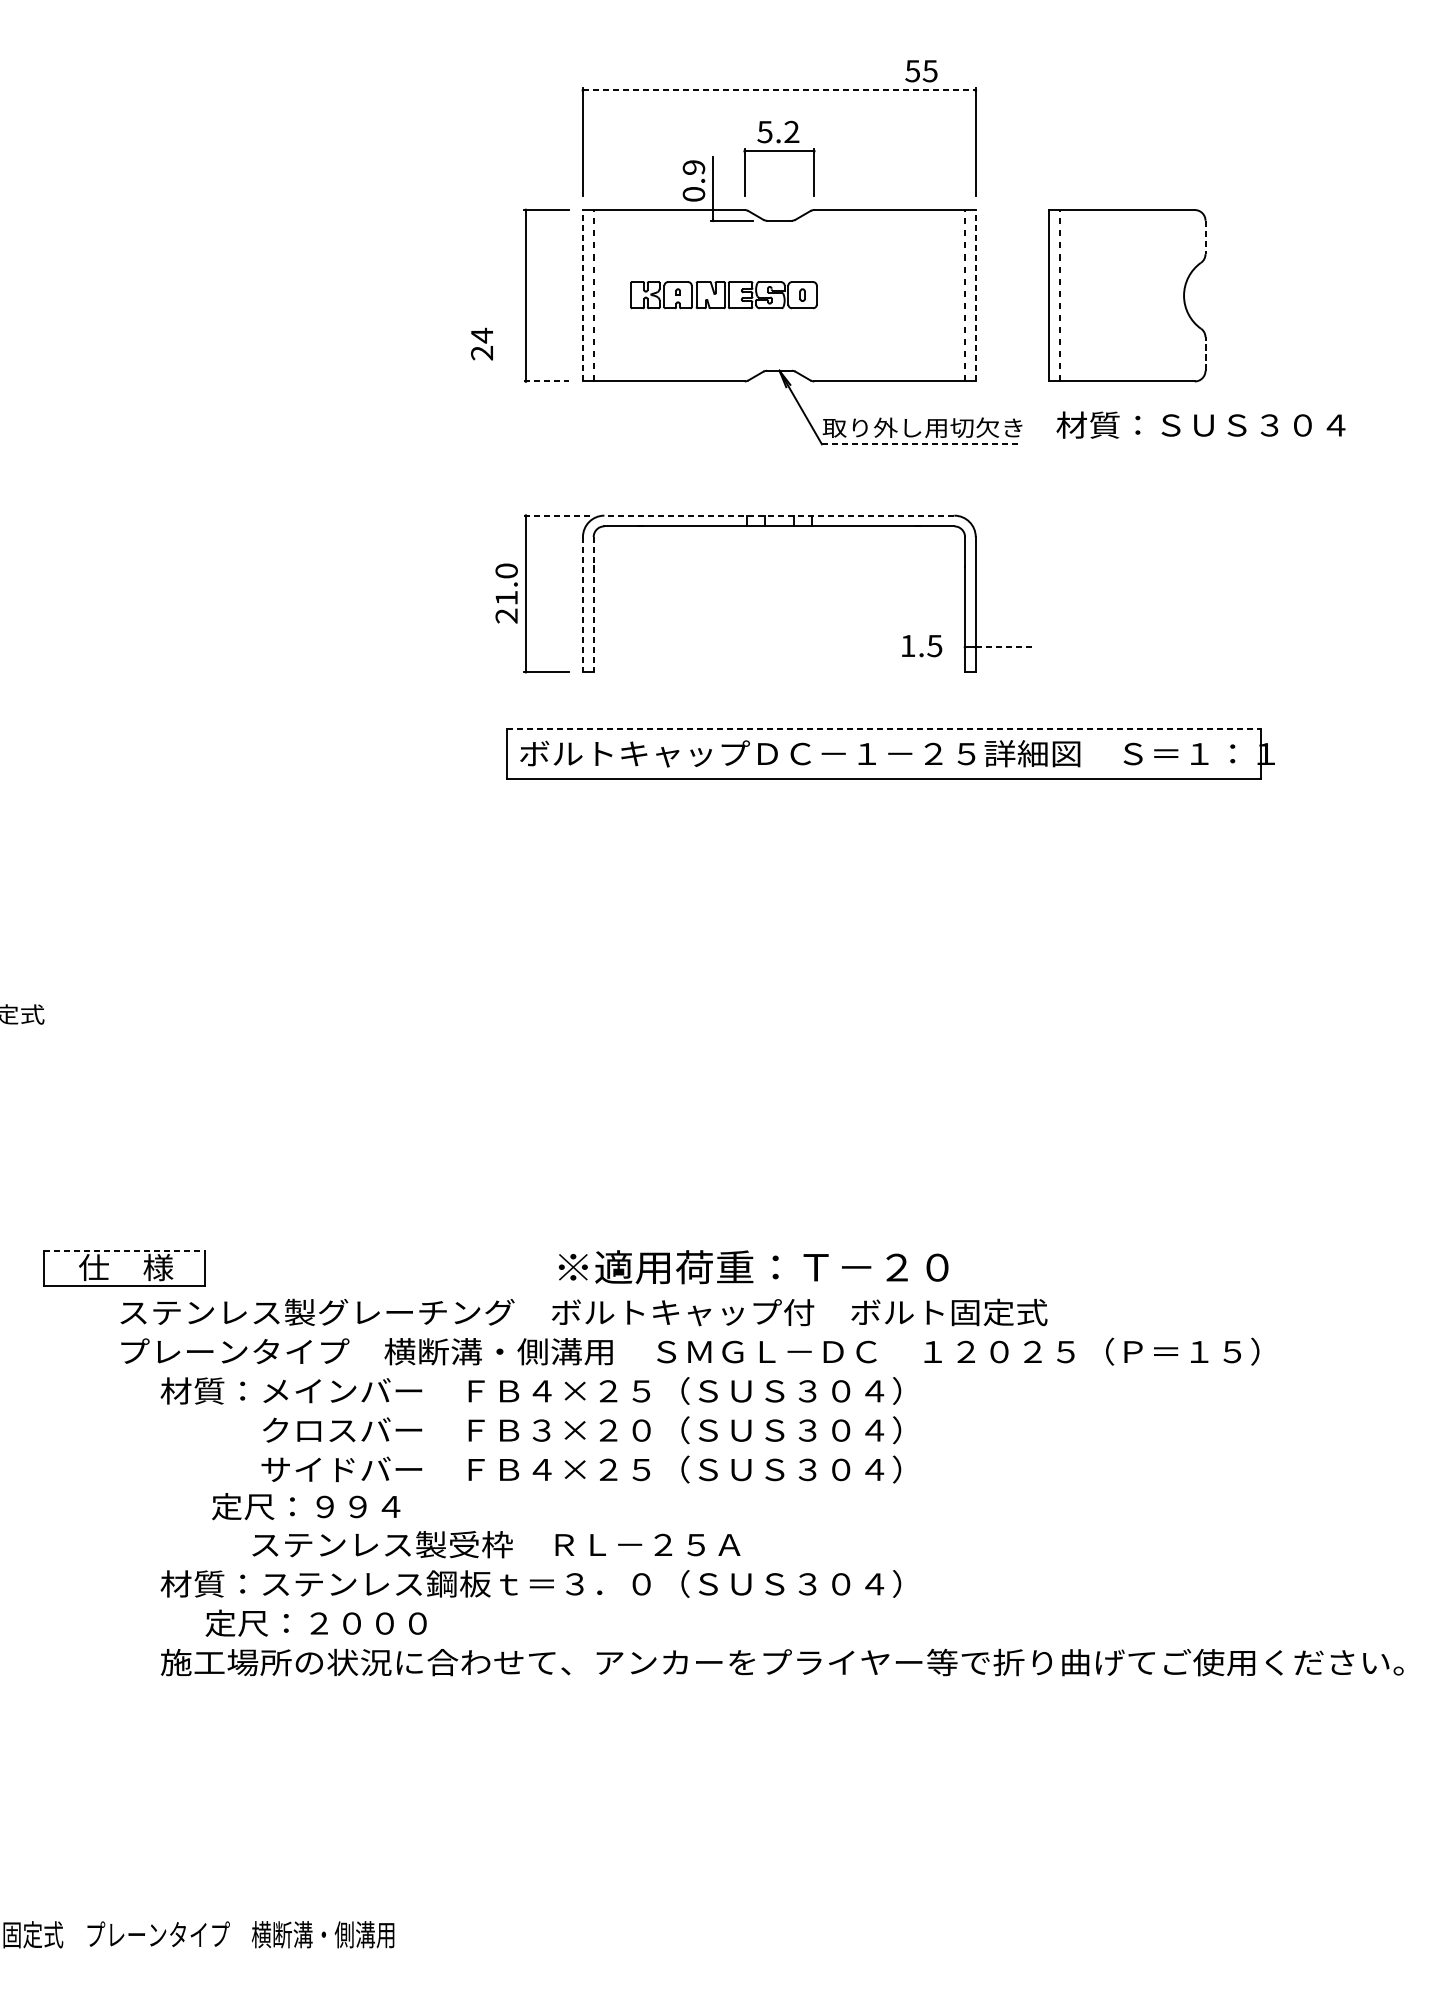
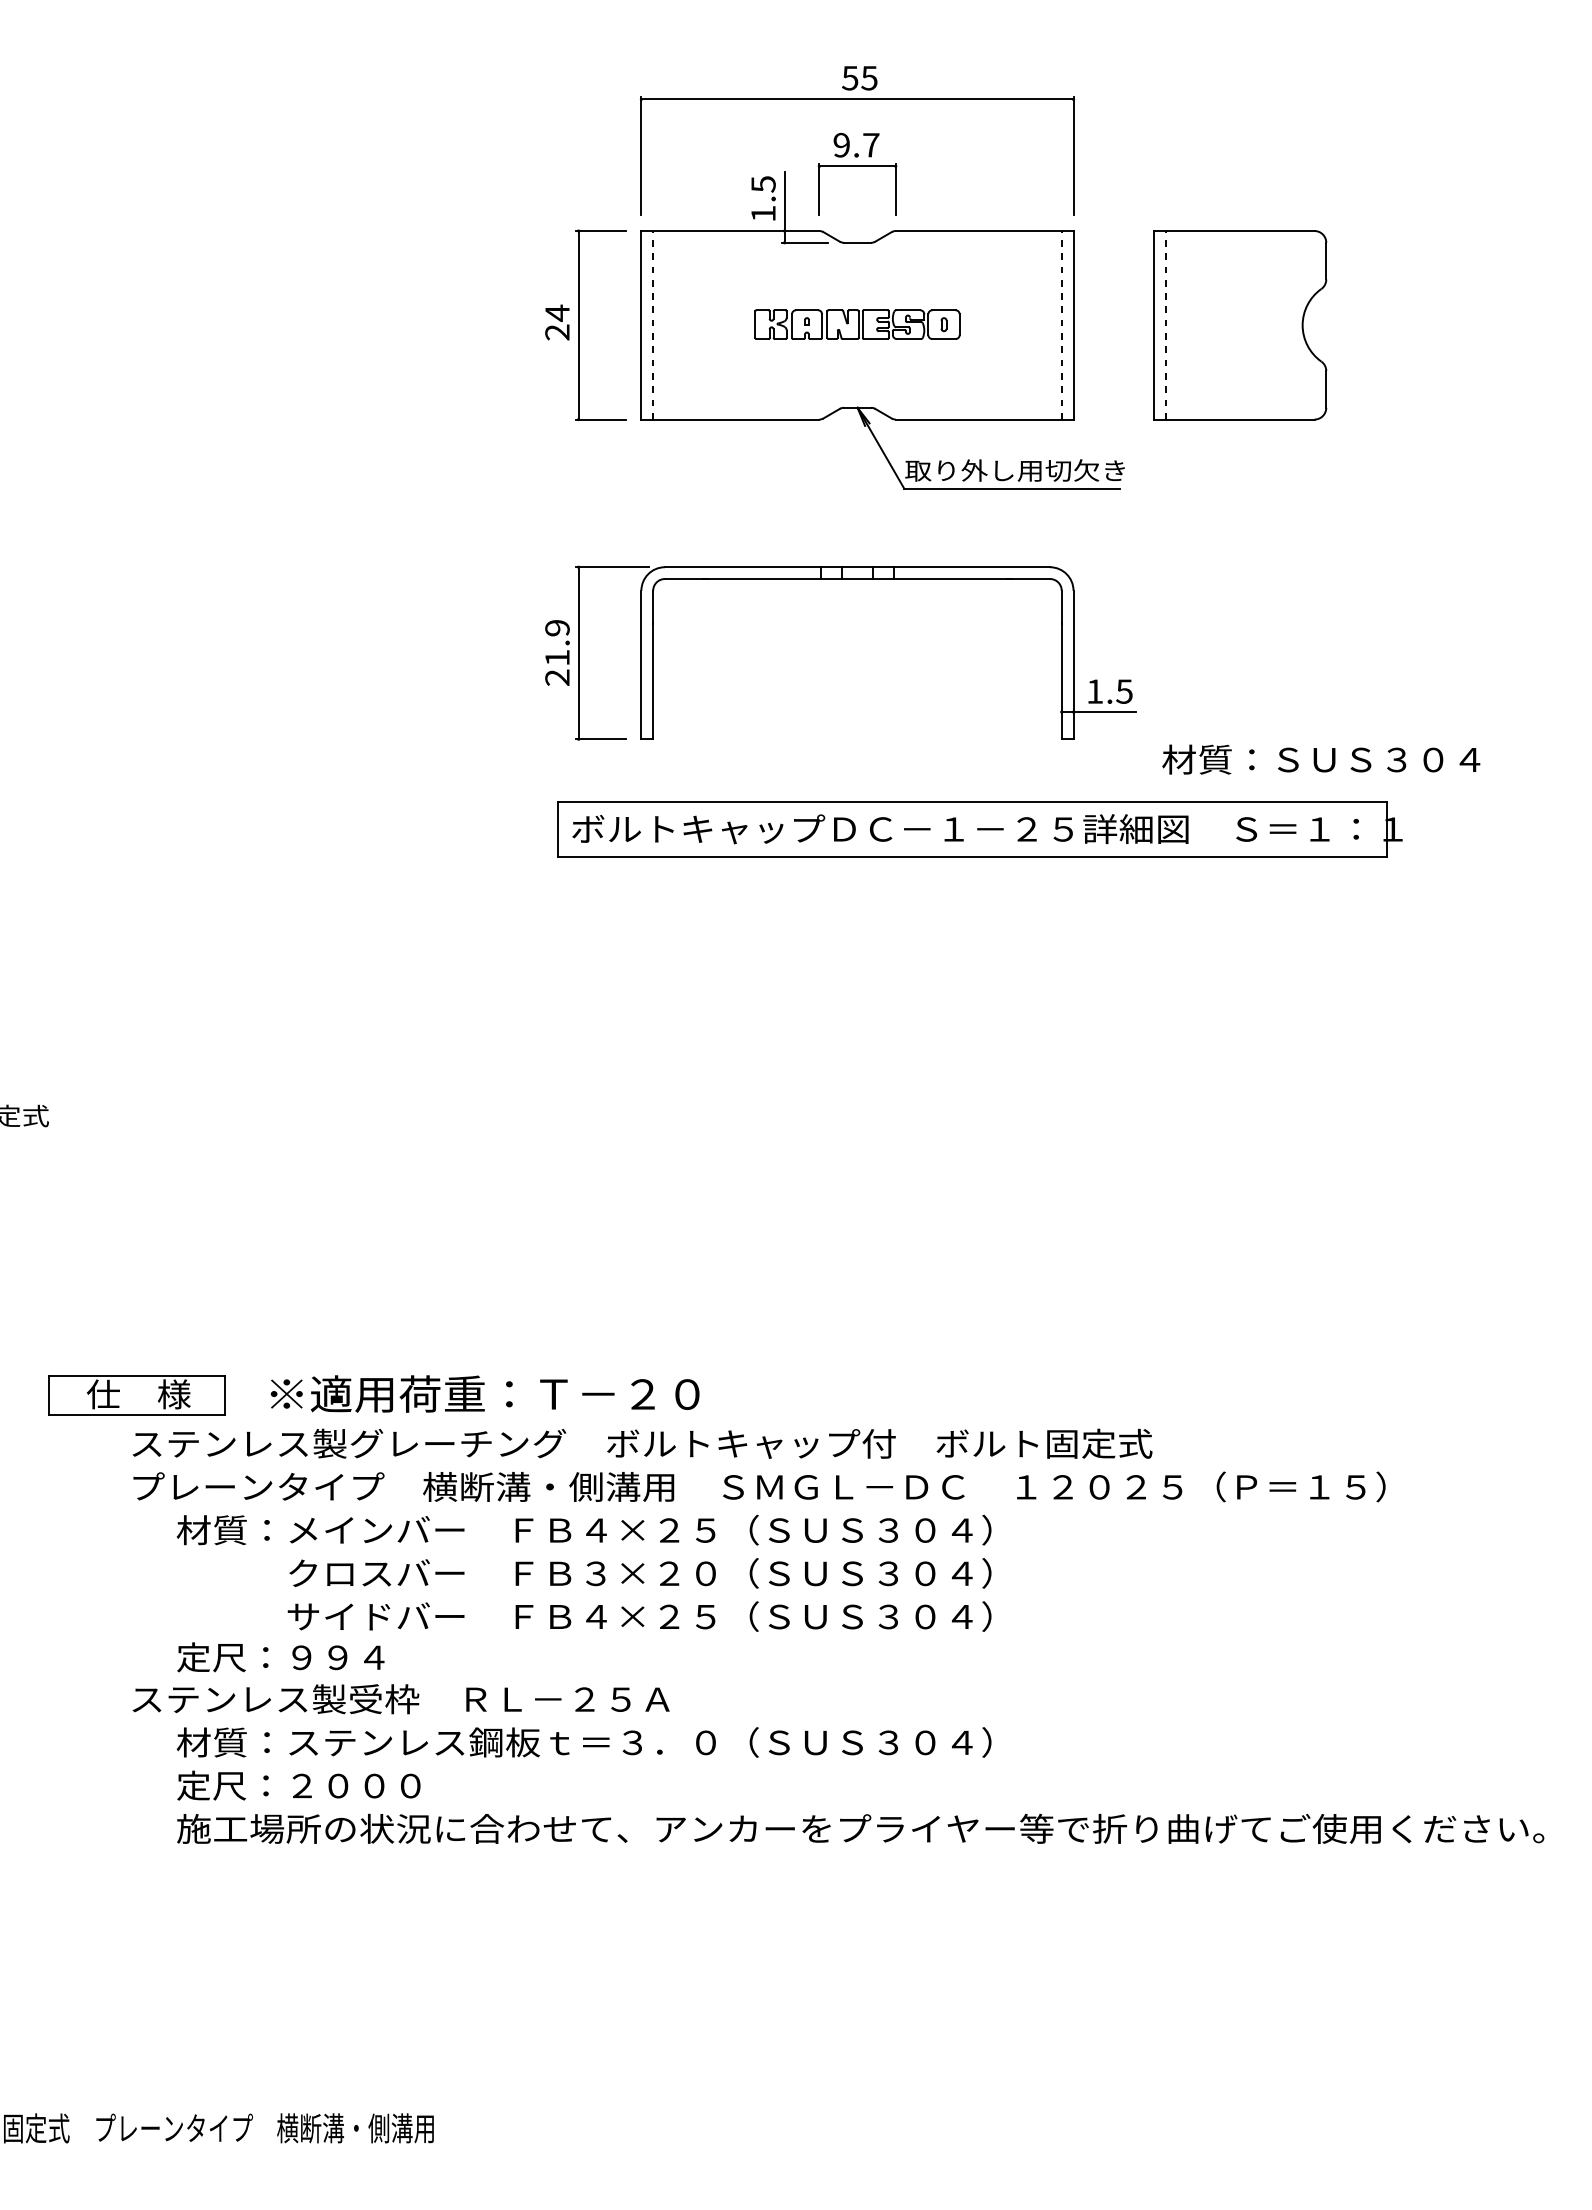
text: (921, 71) -> (859, 78), moved
line: (779, 90) -> (857, 99), dashed -> solid
text: (778, 131) -> (856, 144), 5.2 -> 9.7
text: (693, 180) -> (763, 198), 0.9 -> 1.5
line: (1205, 237) -> (1326, 261), dashed -> solid
line: (583, 295) -> (641, 324), dashed -> solid
part: (723, 295) -> (857, 324), moved
line: (975, 295) -> (1073, 324), dashed -> solid
text: (482, 344) -> (557, 322), moved
line: (1205, 353) -> (1326, 388), dashed -> solid
line: (545, 381) -> (600, 419), dashed -> solid
text: (1201, 425) -> (1321, 759), moved
line: (919, 444) -> (1011, 488), dashed -> solid
line: (557, 515) -> (613, 567), dashed -> solid
line: (778, 515) -> (856, 567), dashed -> solid
text: (506, 571) -> (557, 628), 21.0 -> 21.9
line: (583, 604) -> (641, 665), dashed -> solid
line: (593, 604) -> (653, 665), dashed -> solid
text: (922, 645) -> (1110, 691), moved
line: (1004, 647) -> (1105, 712), dashed -> solid
line: (883, 728) -> (972, 801), dashed -> solid
line: (124, 1250) -> (137, 1375), dashed -> solid
text: (753, 1266) -> (484, 1393), moved
text: (305, 1506) -> (280, 1657), moved
text: (495, 1544) -> (400, 1699), moved
text: (315, 1623) -> (298, 1785), moved

